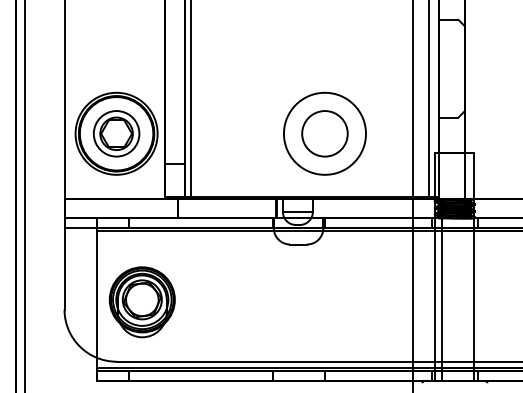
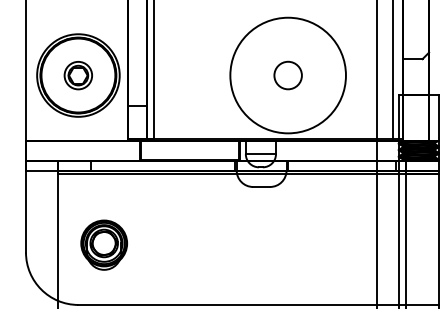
part: (116, 133) -> (78, 75), size x0.6
circle: (324, 133) -> (287, 75), size x0.6
circle: (324, 133) -> (287, 75), size x1.4
part: (141, 302) -> (103, 245), size x0.7

